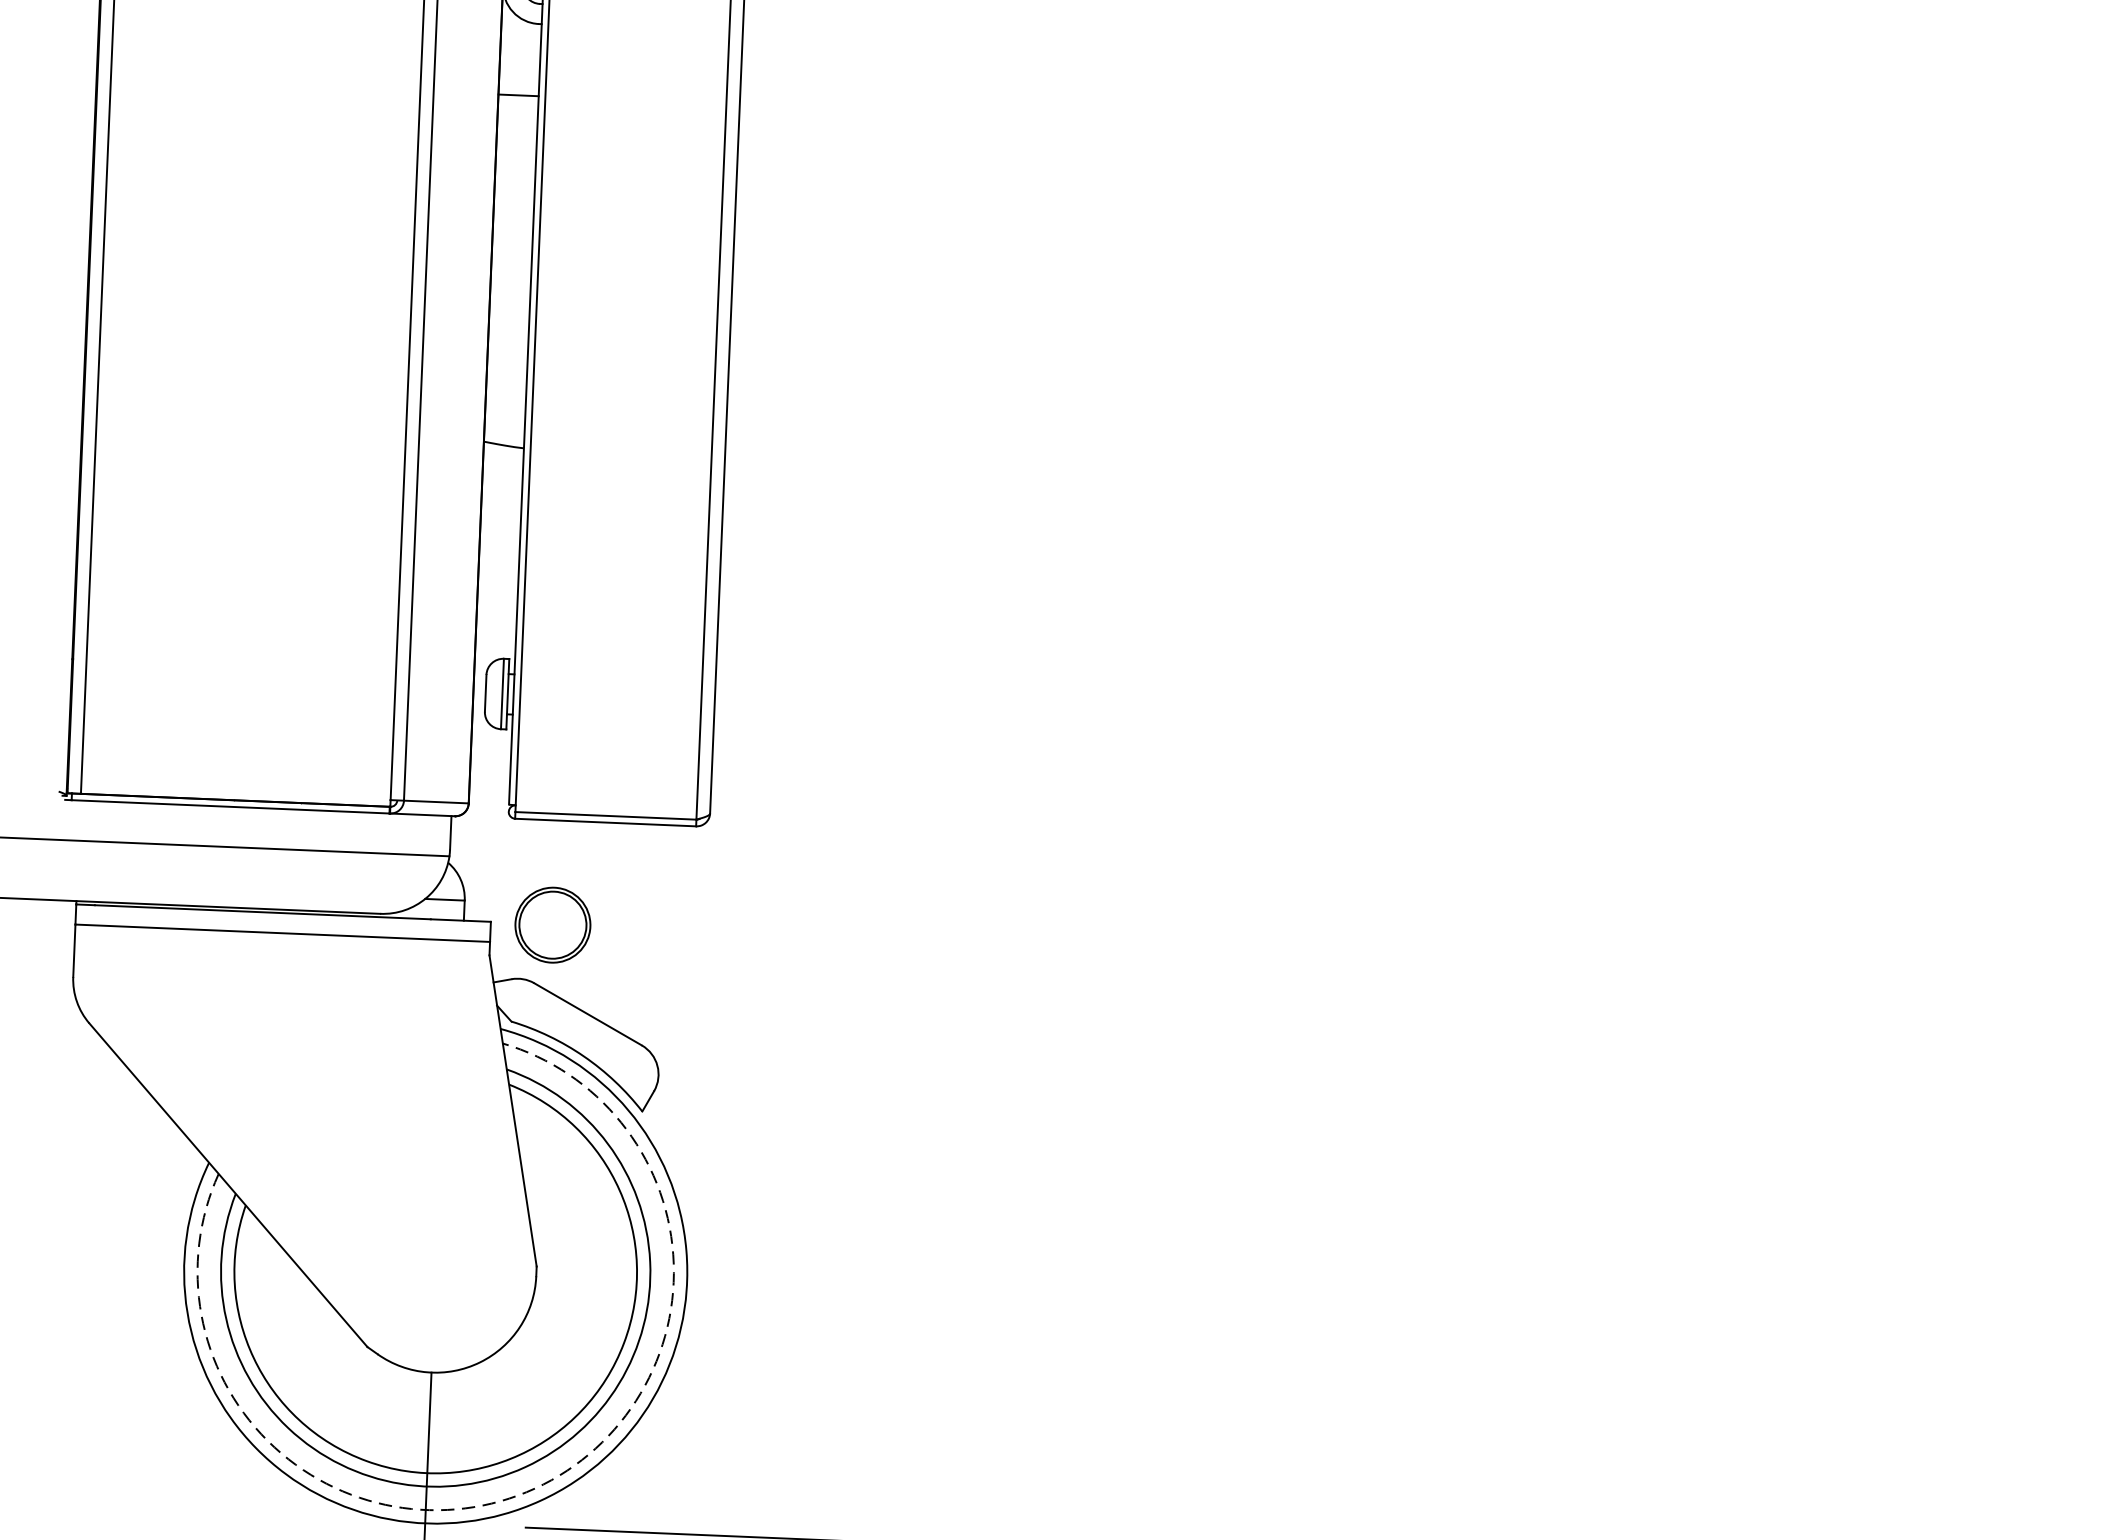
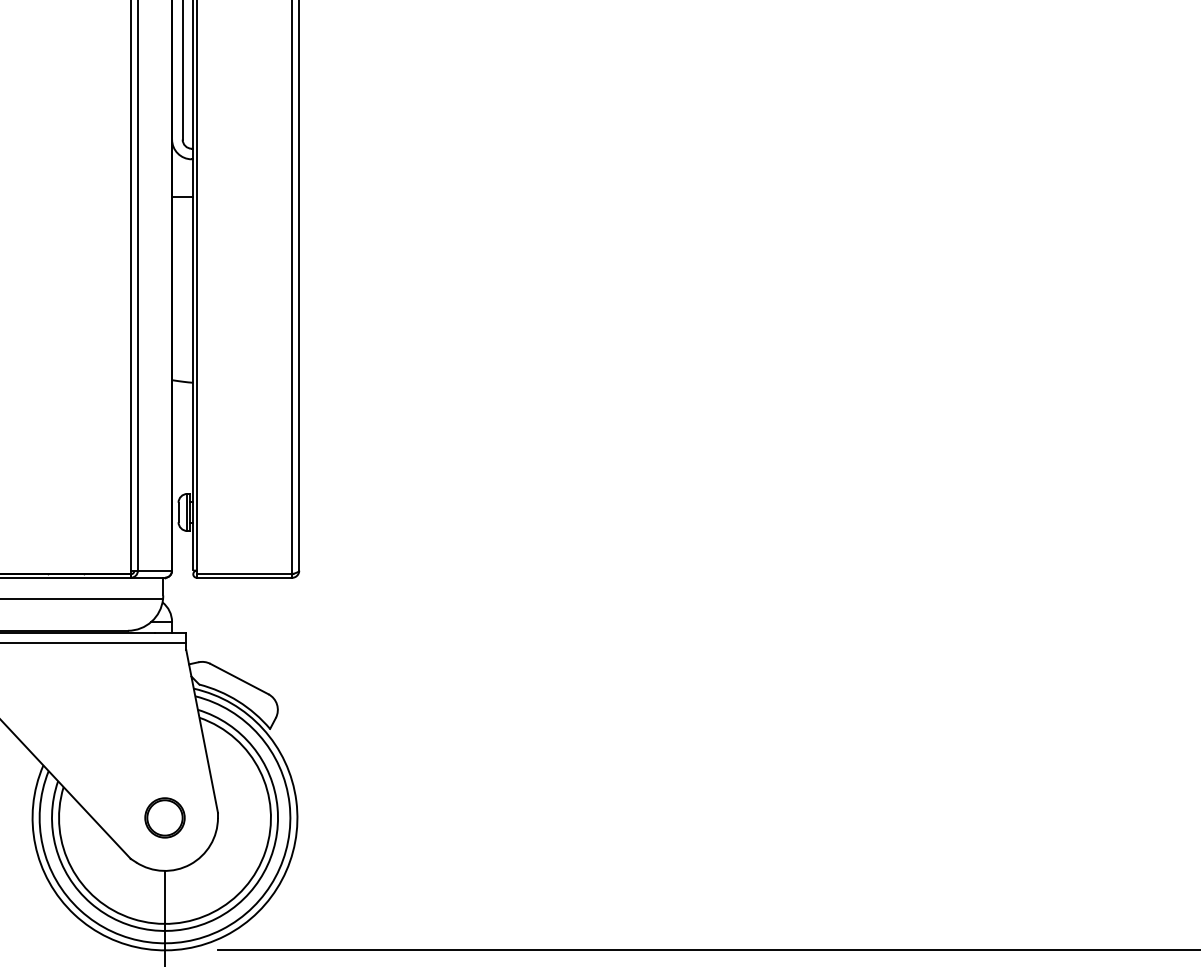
part: (552, 924) -> (164, 817), moved
arc: (535, 1488) -> (222, 929), dashed -> solid

